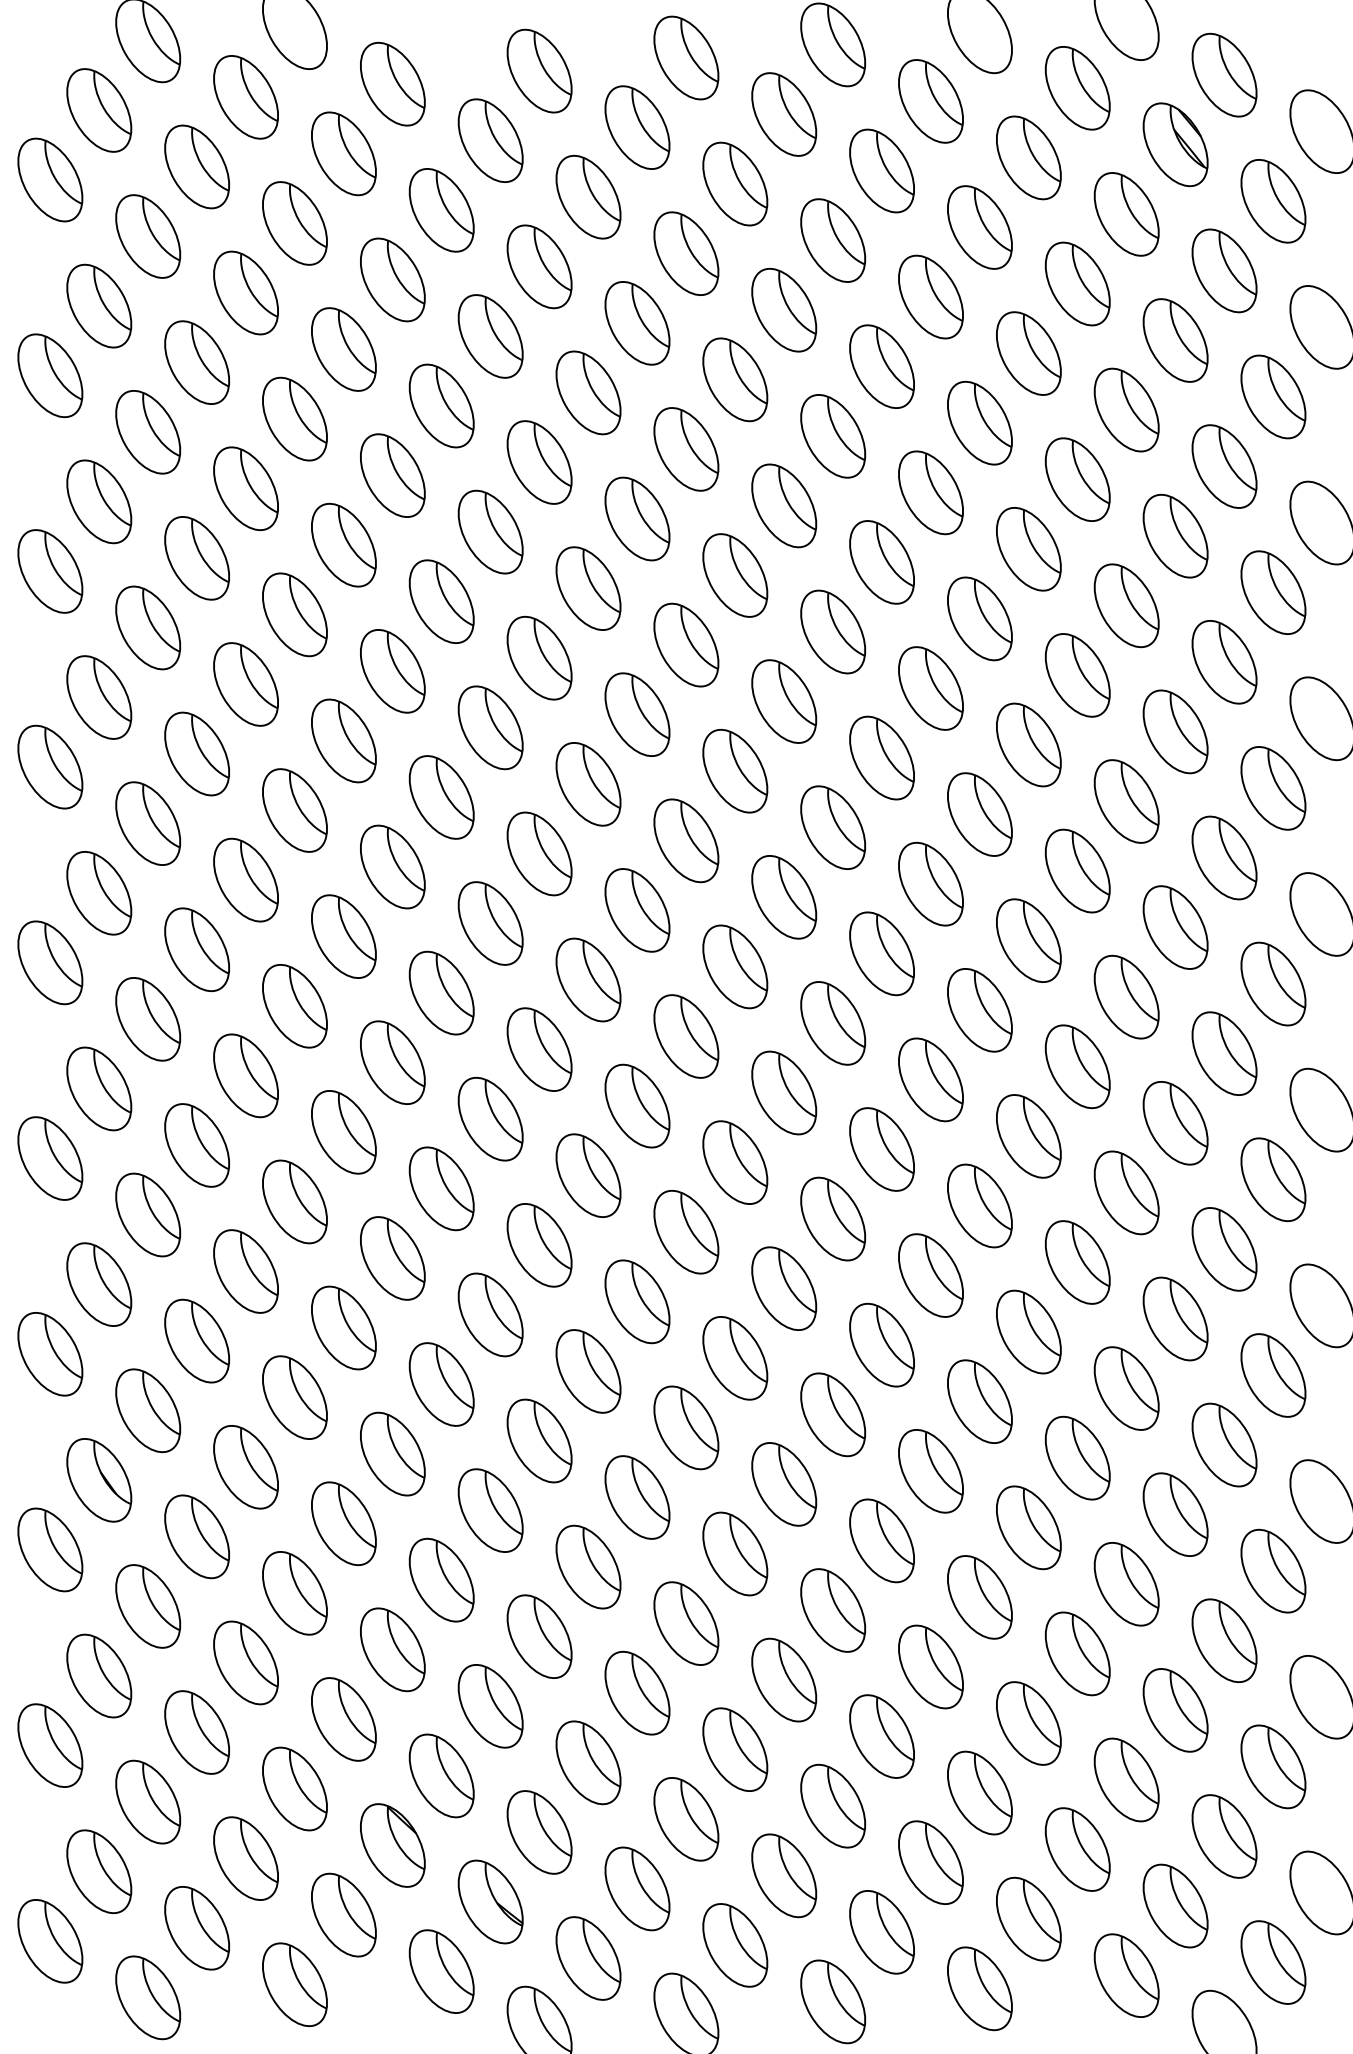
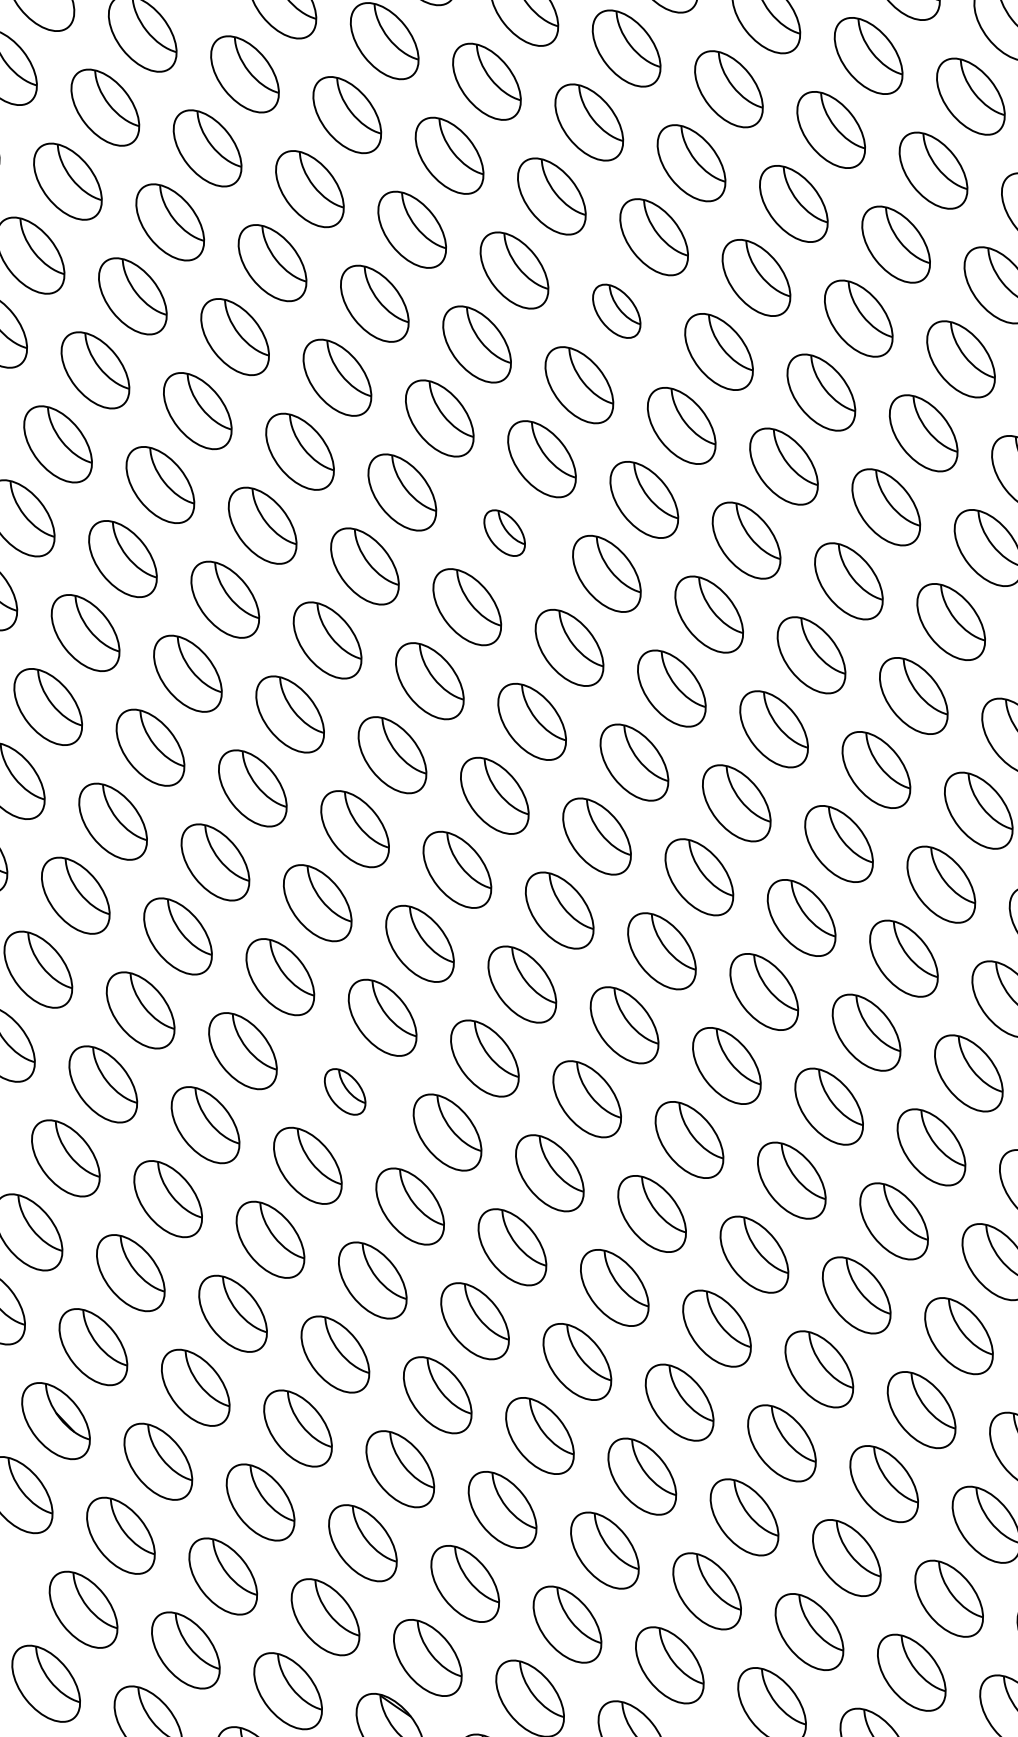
part: (832, 436) -> (616, 311), size x0.7
part: (686, 644) -> (504, 532), size x0.6
part: (441, 1188) -> (344, 1091), size x0.6

